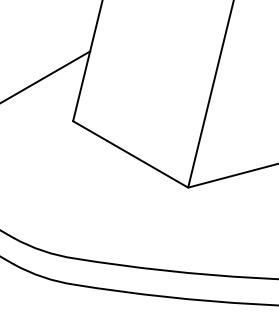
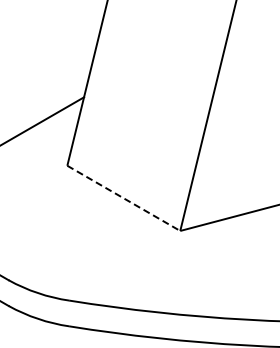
line: (131, 154) -> (124, 198), solid -> dashed

